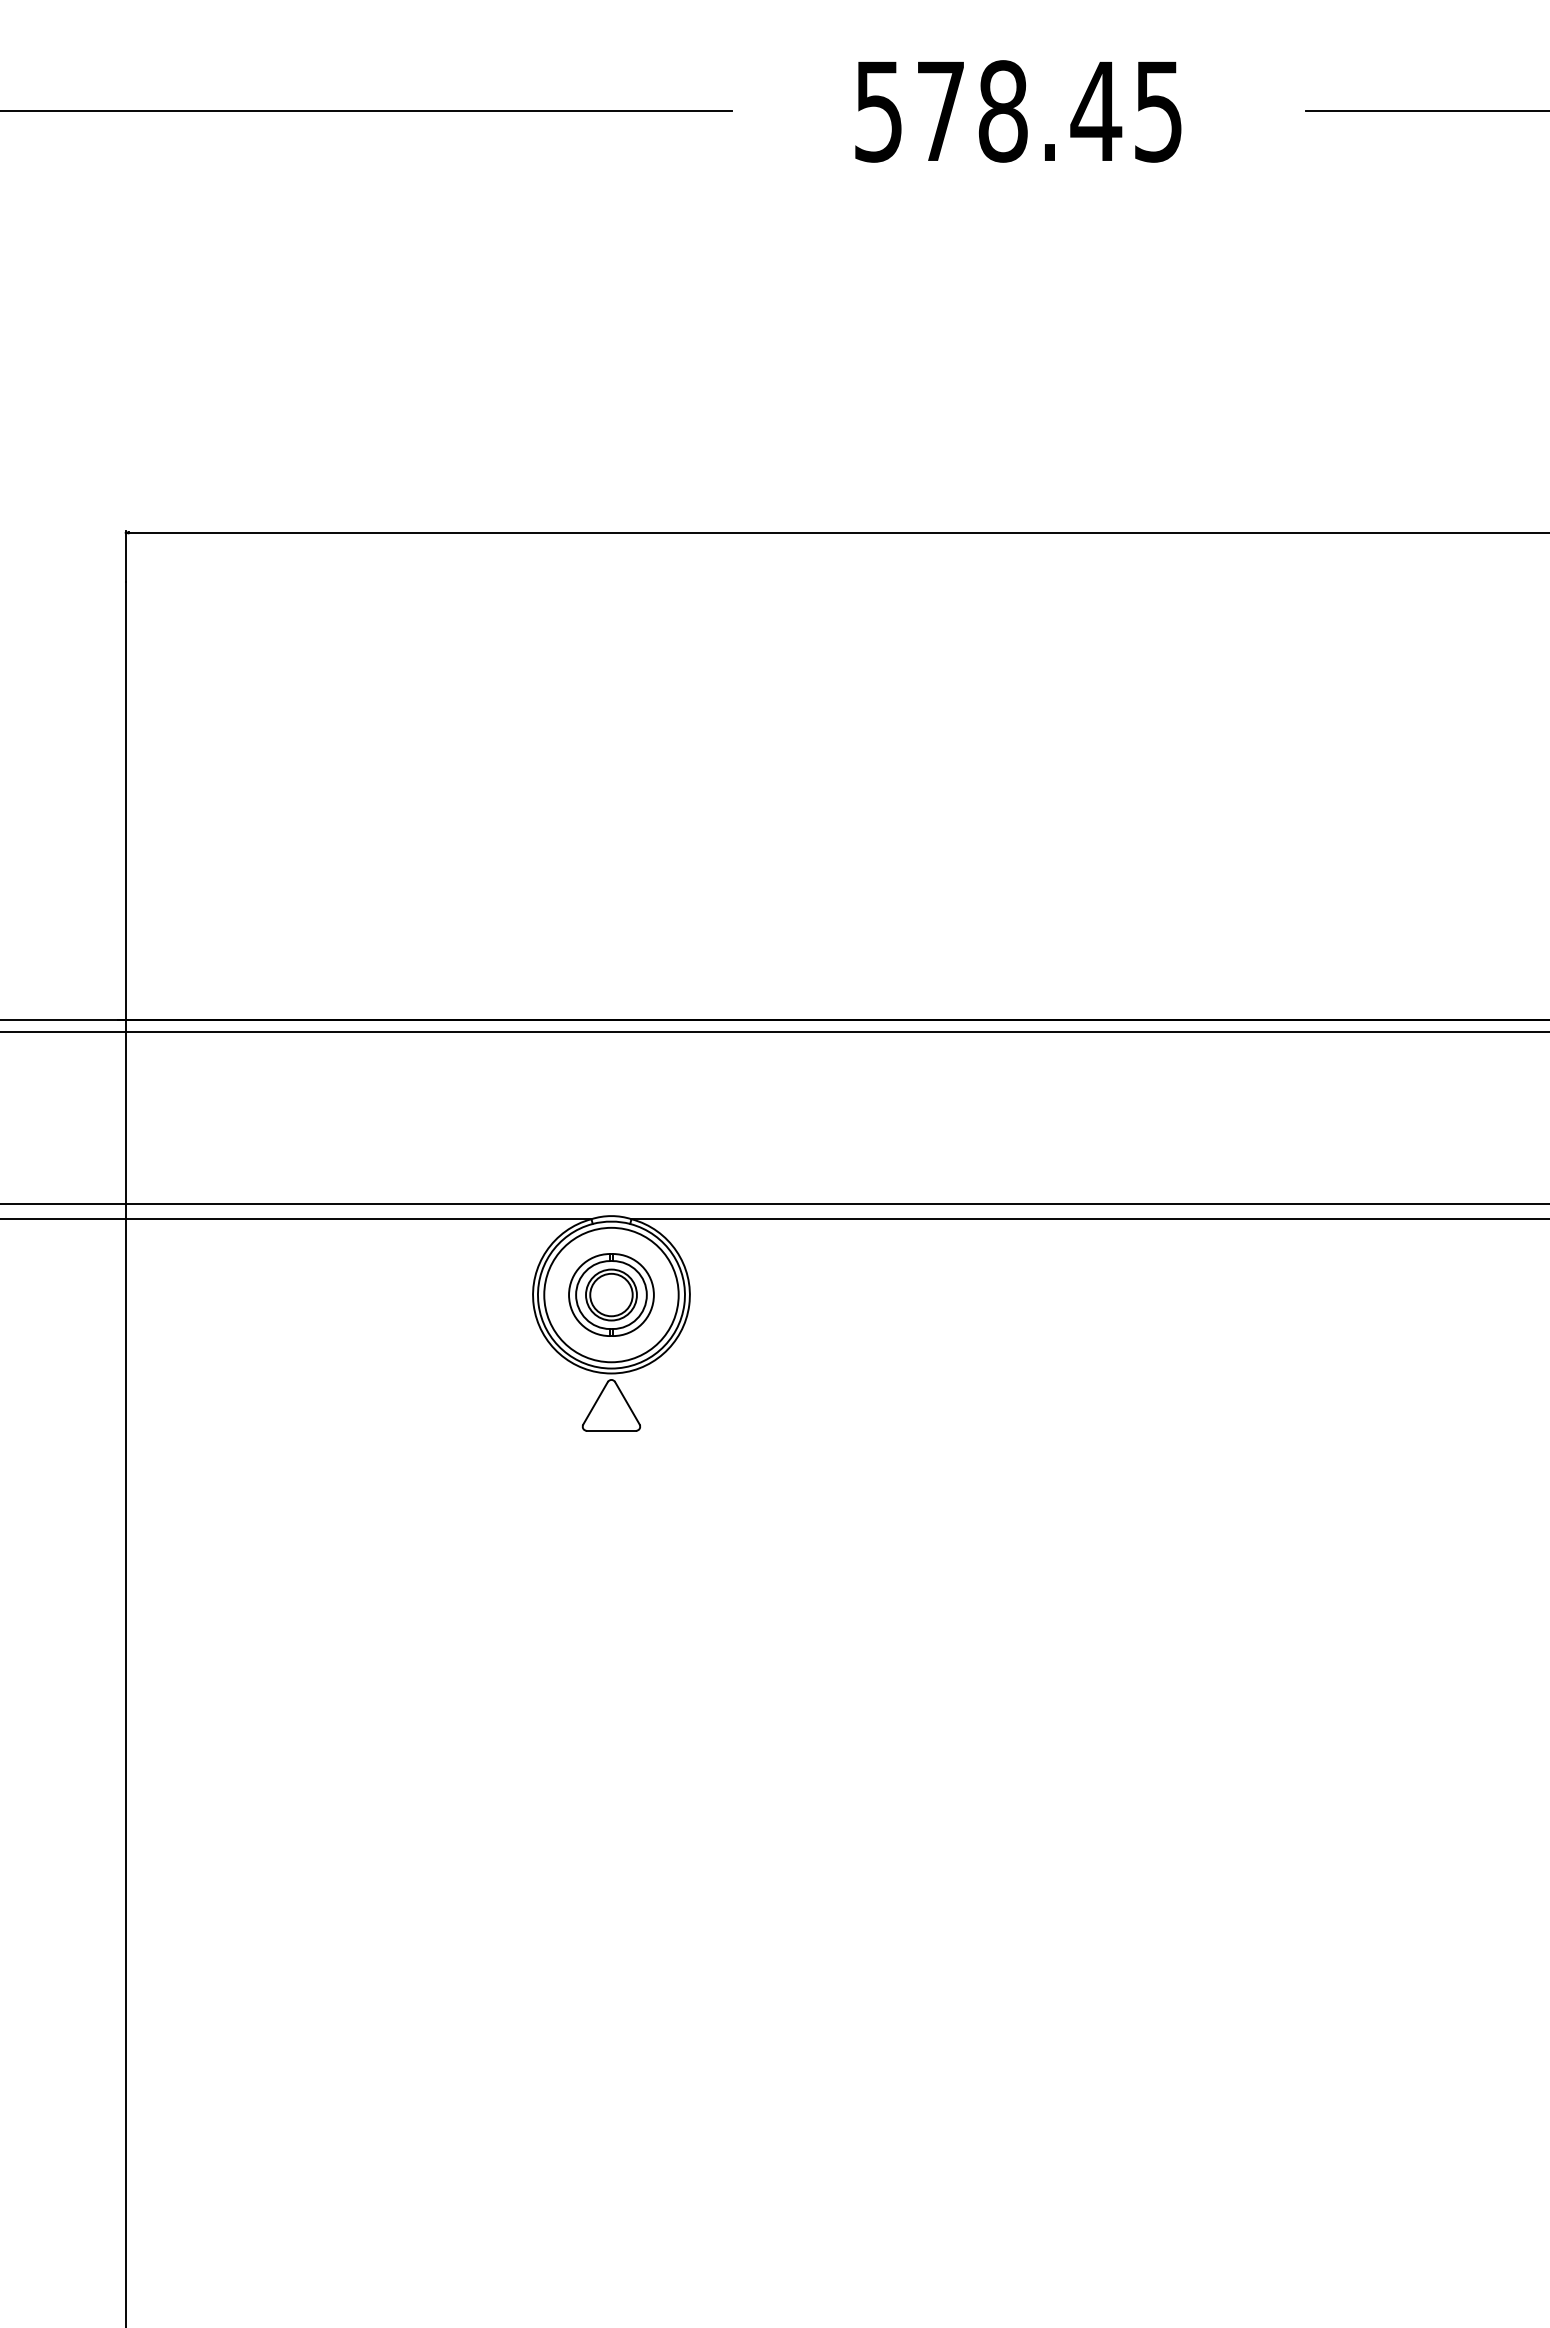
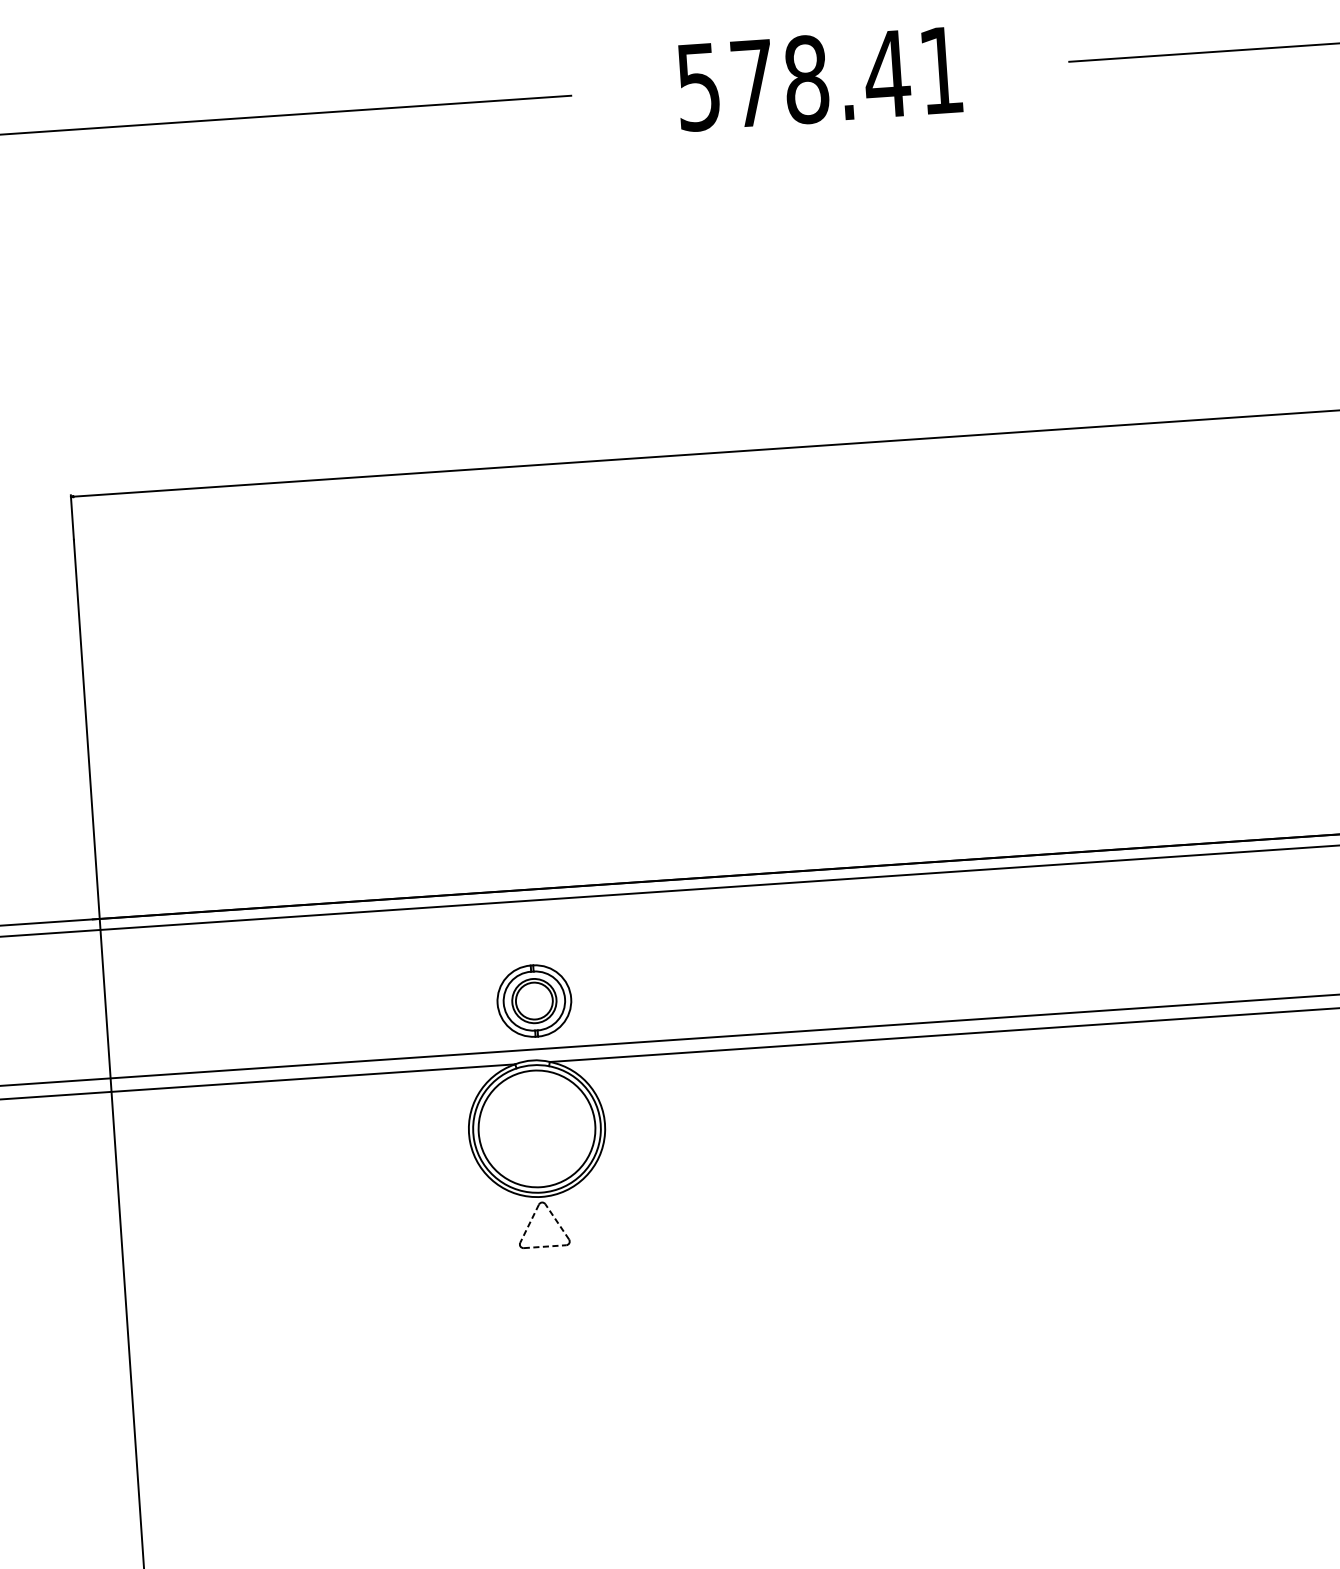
text: (1158, 111) -> (941, 70), 578.45 -> 578.41
part: (611, 1294) -> (534, 1000), moved
line: (595, 1403) -> (529, 1223), solid -> dashed
line: (627, 1403) -> (557, 1221), solid -> dashed
line: (611, 1430) -> (545, 1246), solid -> dashed

